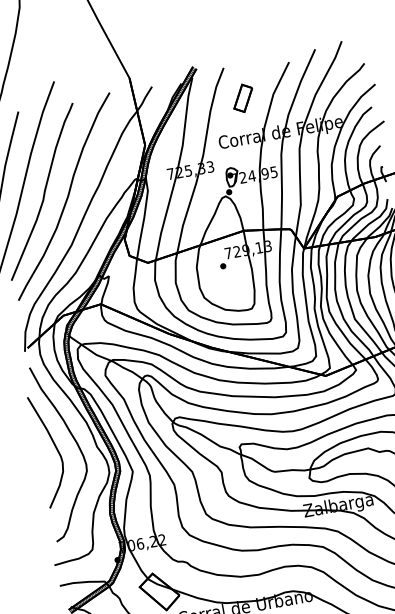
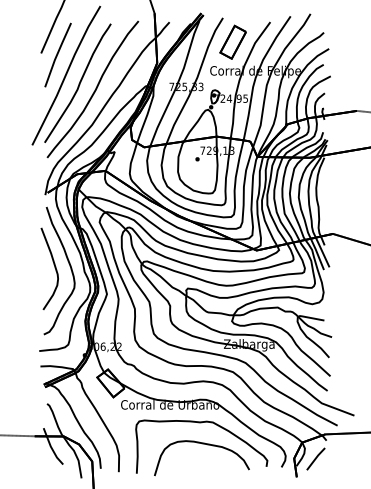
part: (242, 97) -> (232, 41), size x1.67

